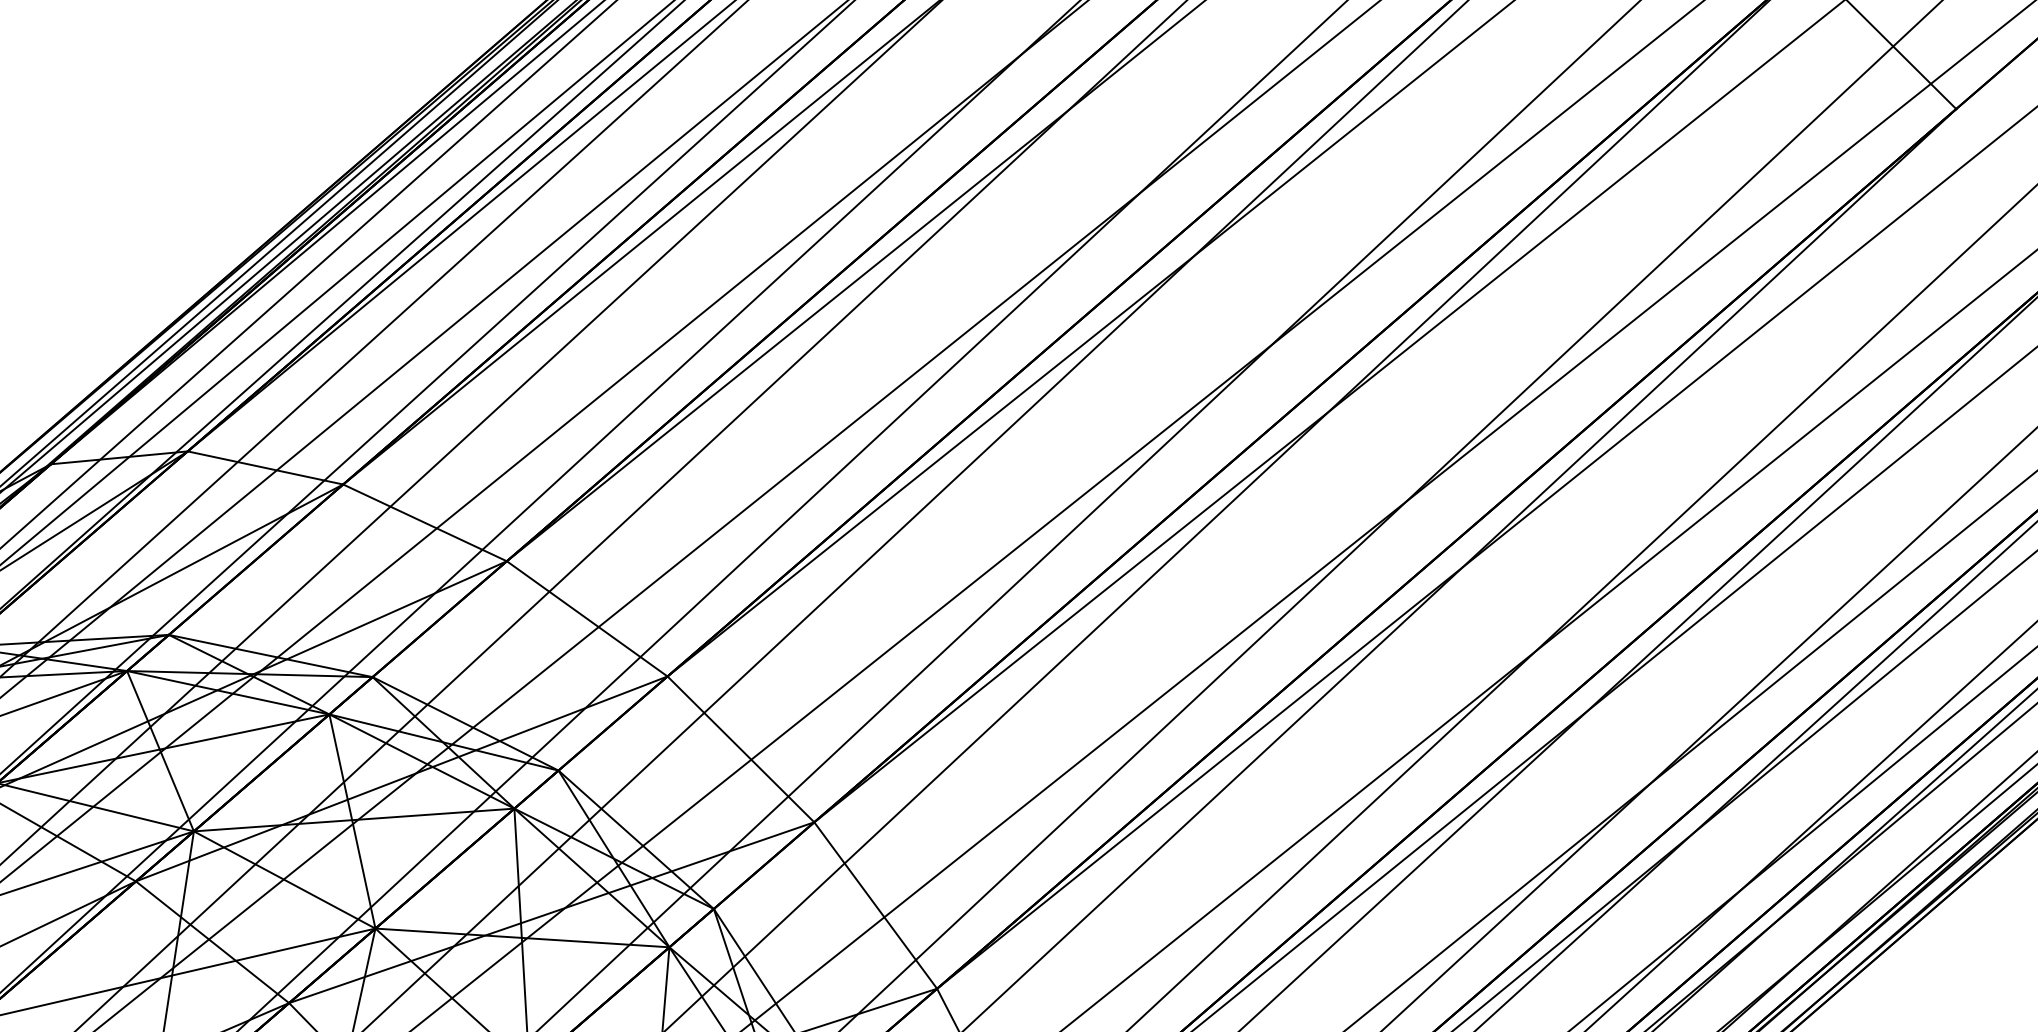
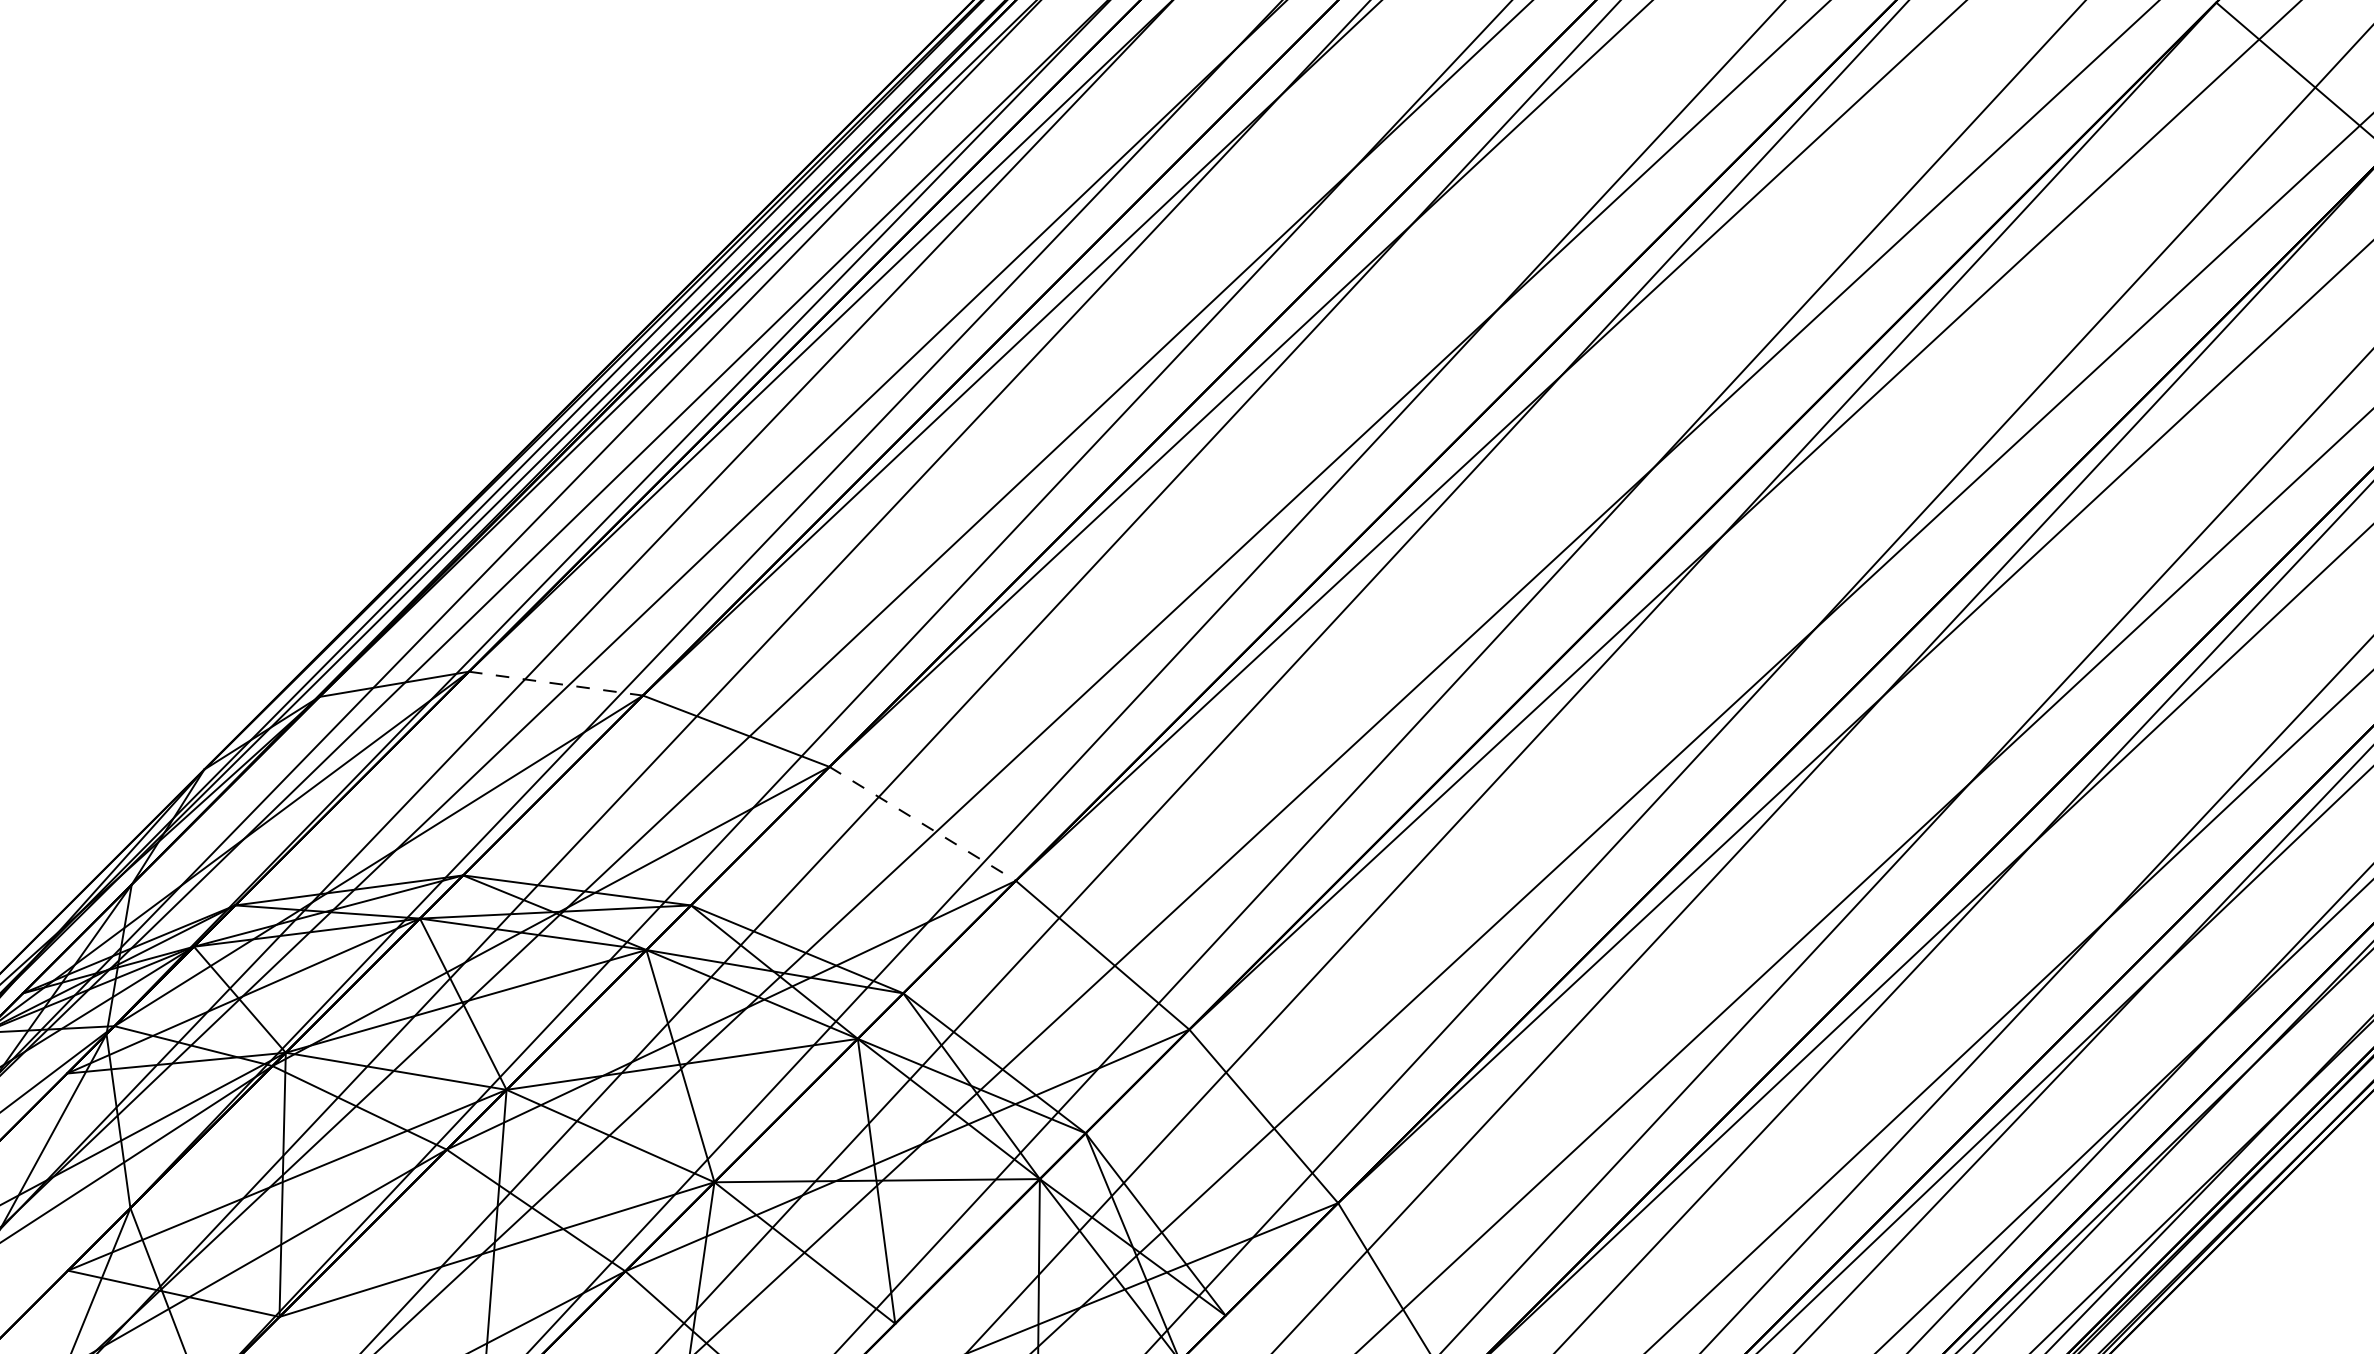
line: (265, 467) -> (556, 683), solid -> dashed
line: (587, 619) -> (923, 824), solid -> dashed

